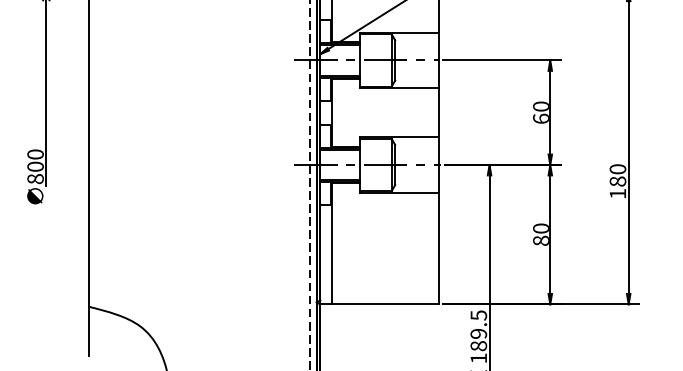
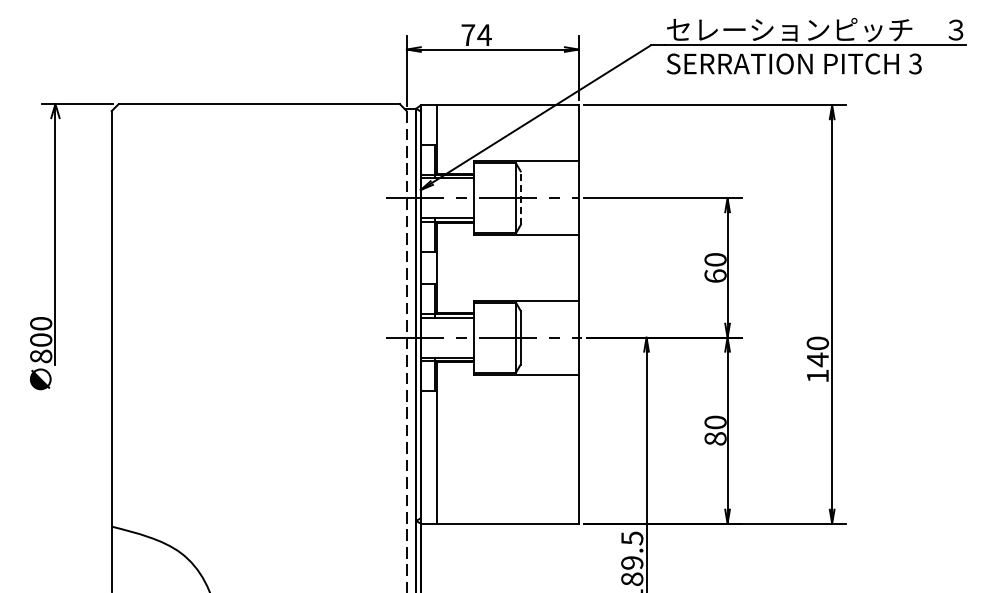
line: (395, 60) -> (520, 198), solid -> dashed
text: (617, 181) -> (817, 359), 180 -> 140

